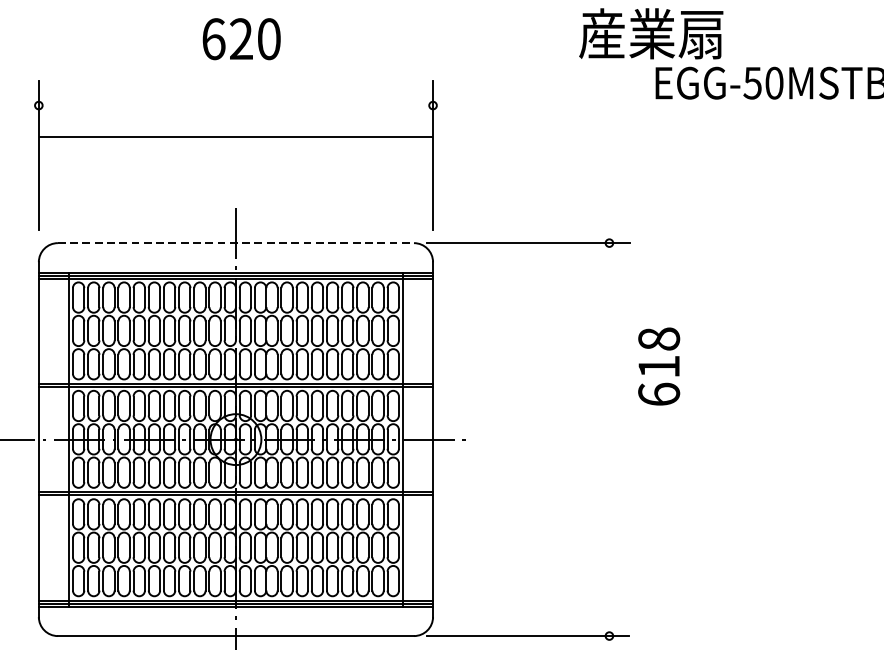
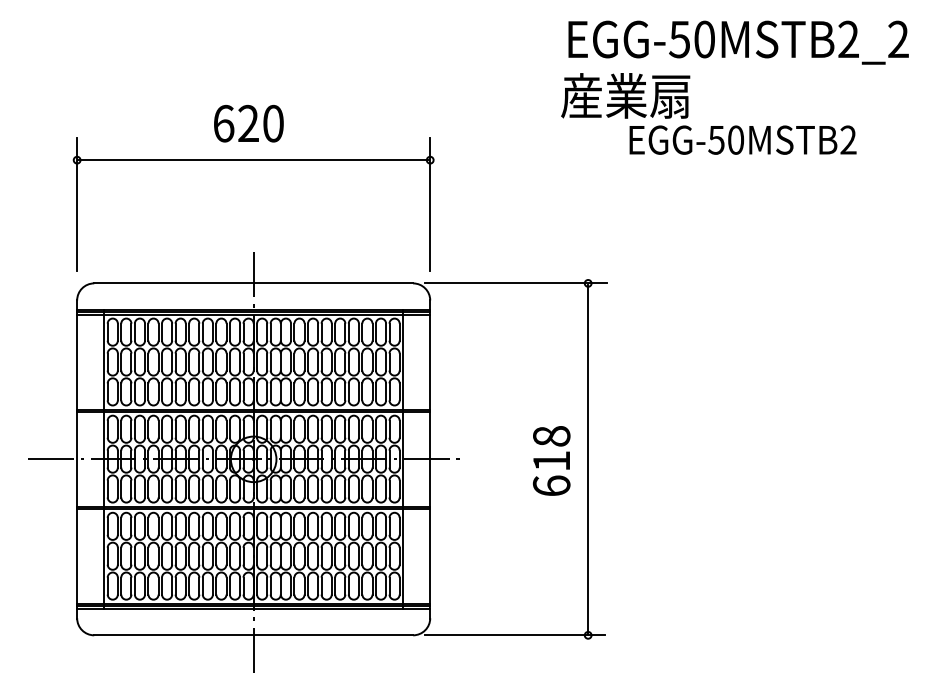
text: (241, 38) -> (248, 123), moved
line: (235, 137) -> (253, 160), moved
line: (236, 243) -> (254, 283), dashed -> solid
text: (658, 366) -> (551, 460), moved
line: (609, 439) -> (588, 459), added

